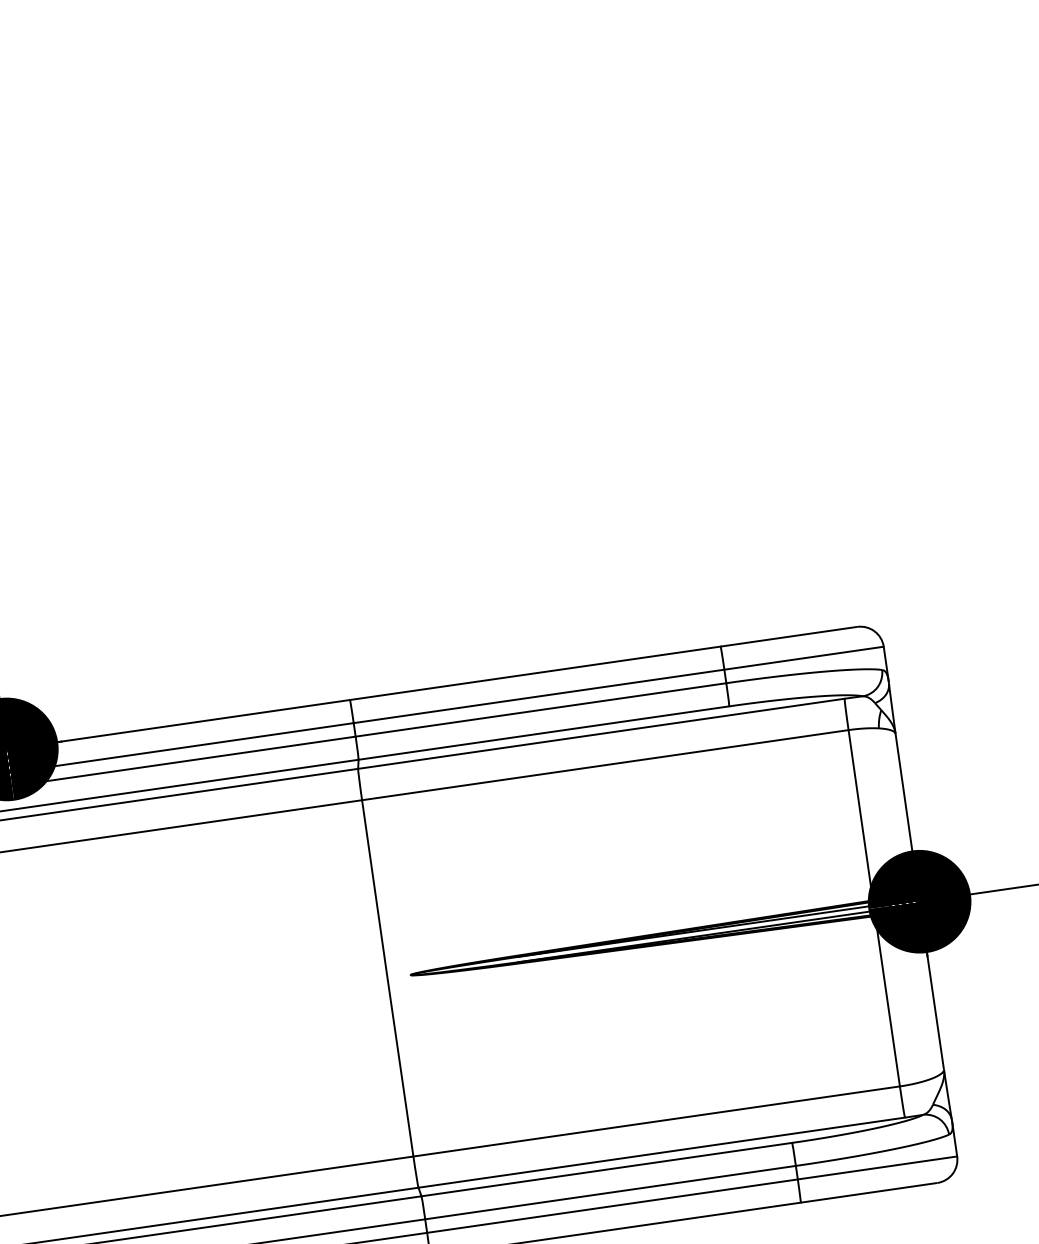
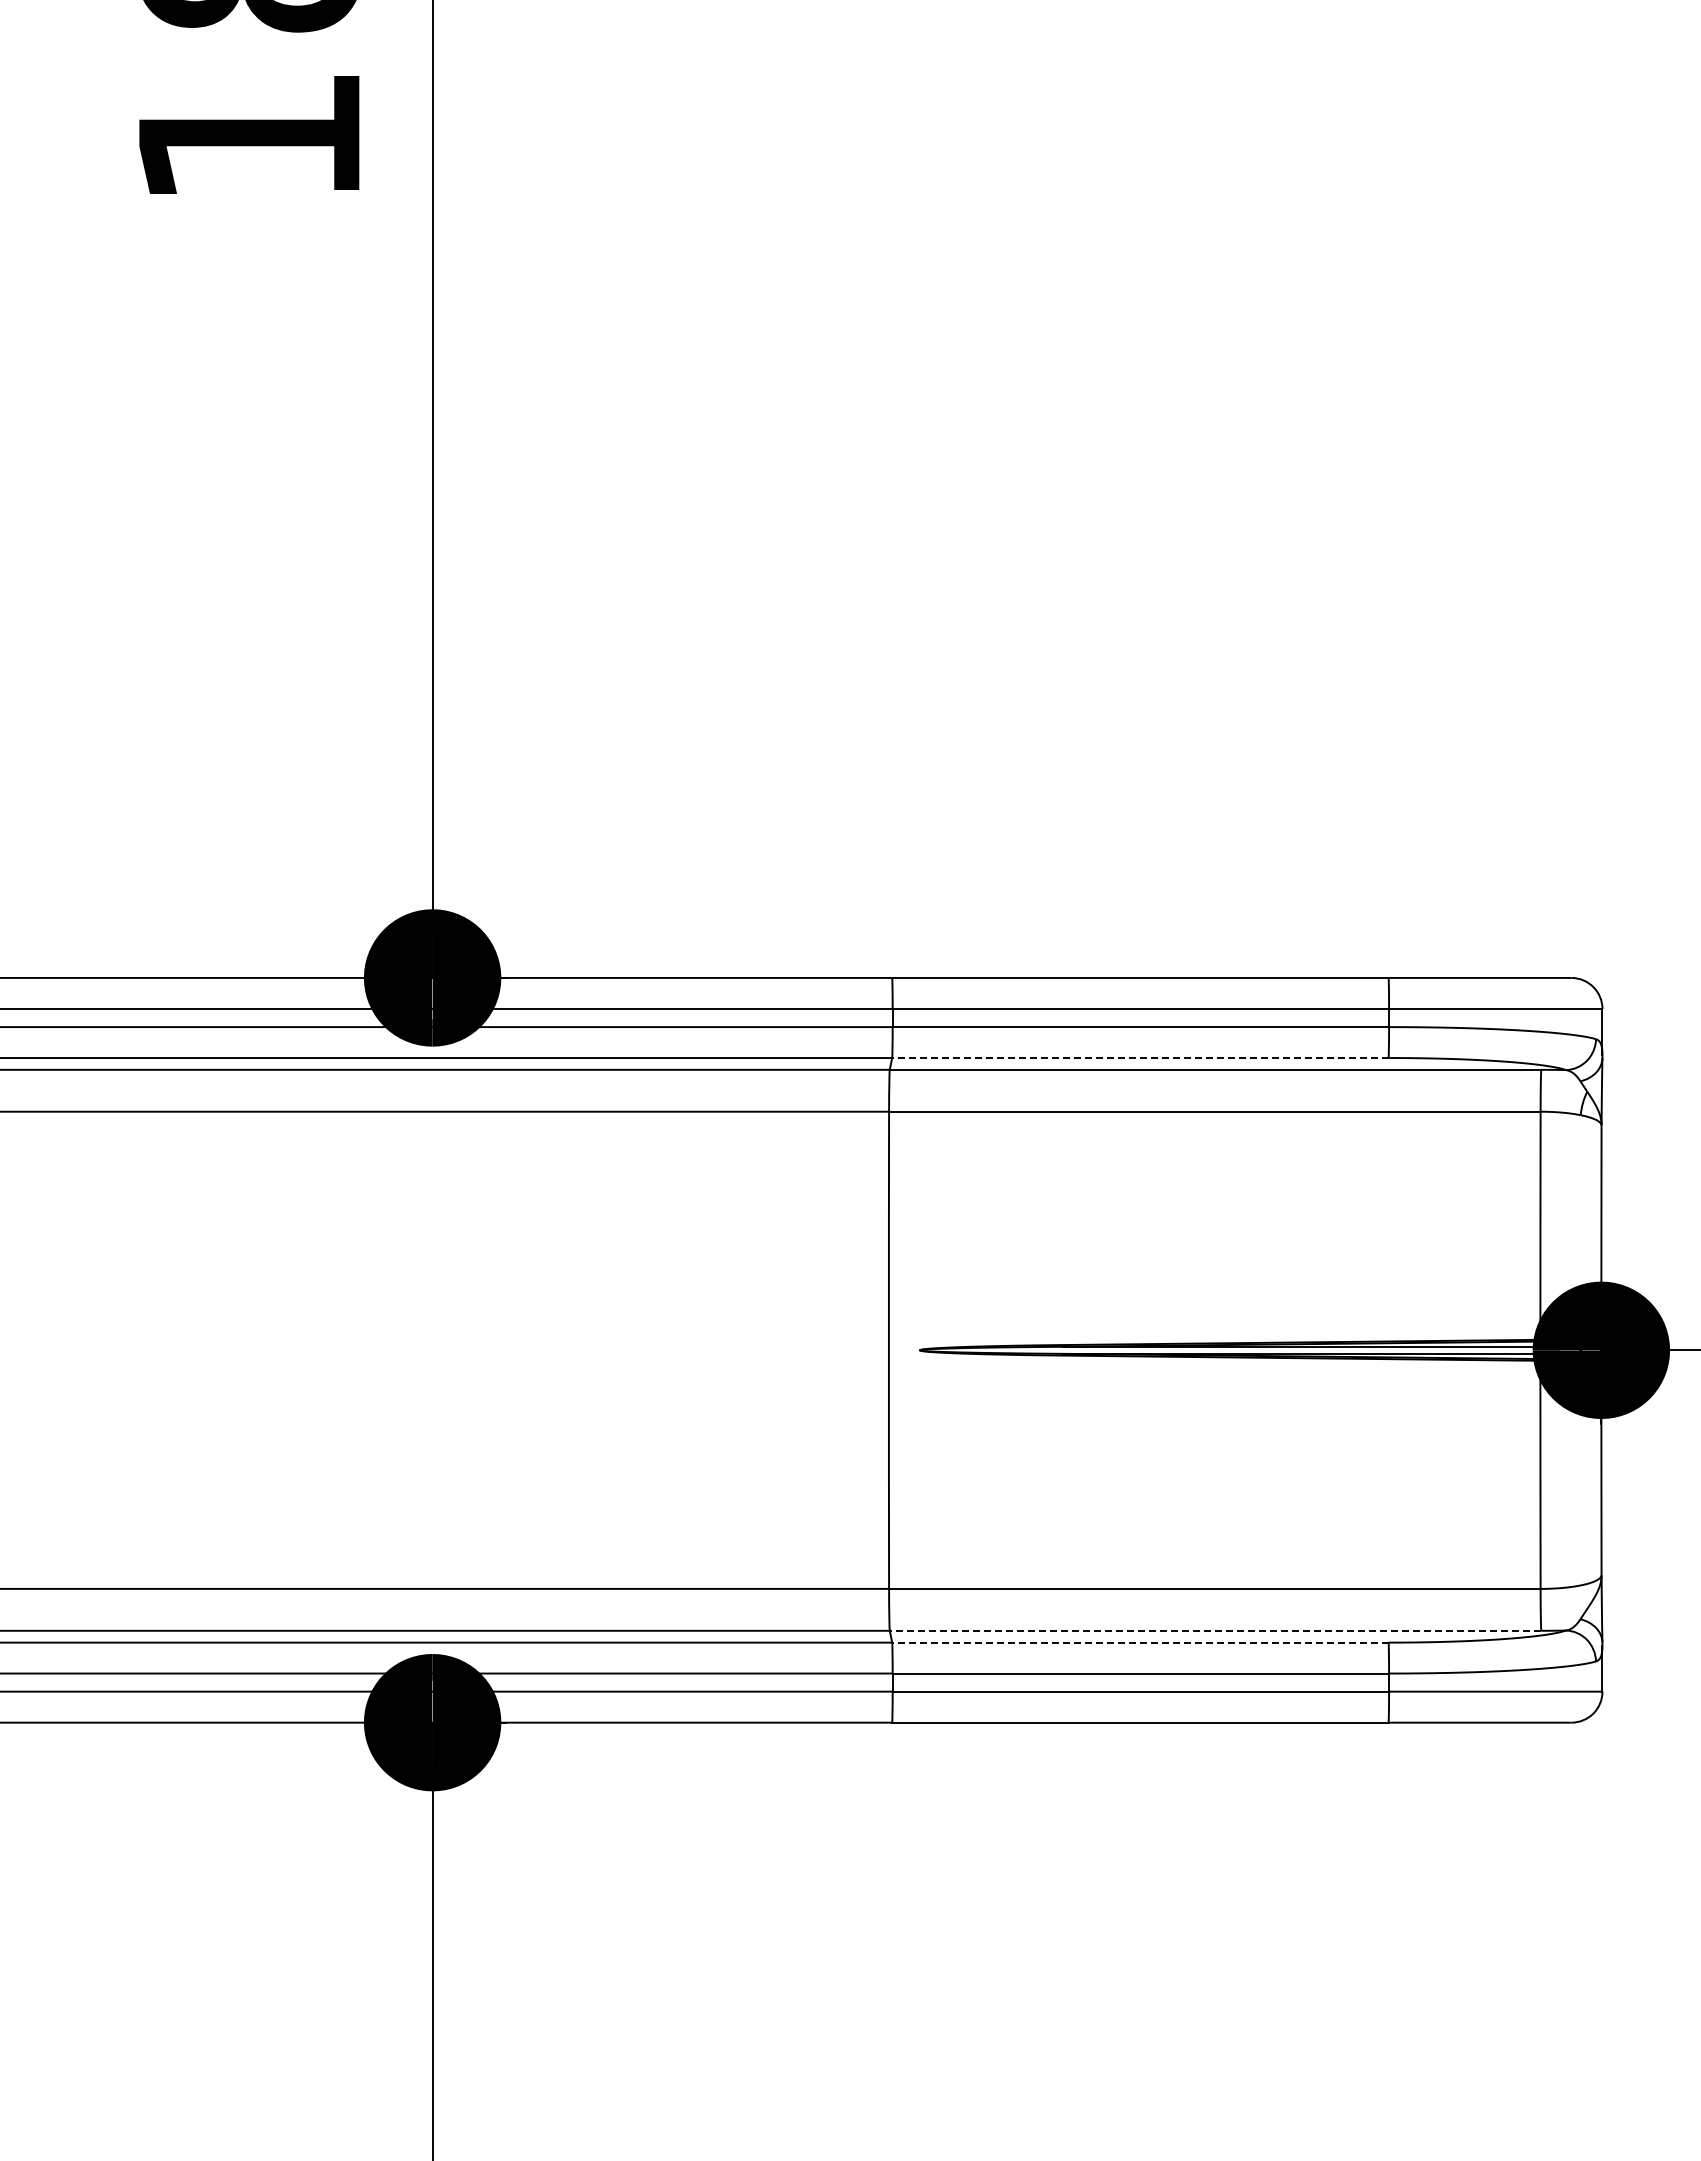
line: (543, 733) -> (1139, 1058), solid -> dashed
line: (661, 1152) -> (1215, 1630), solid -> dashed
line: (606, 1169) -> (1139, 1642), solid -> dashed

